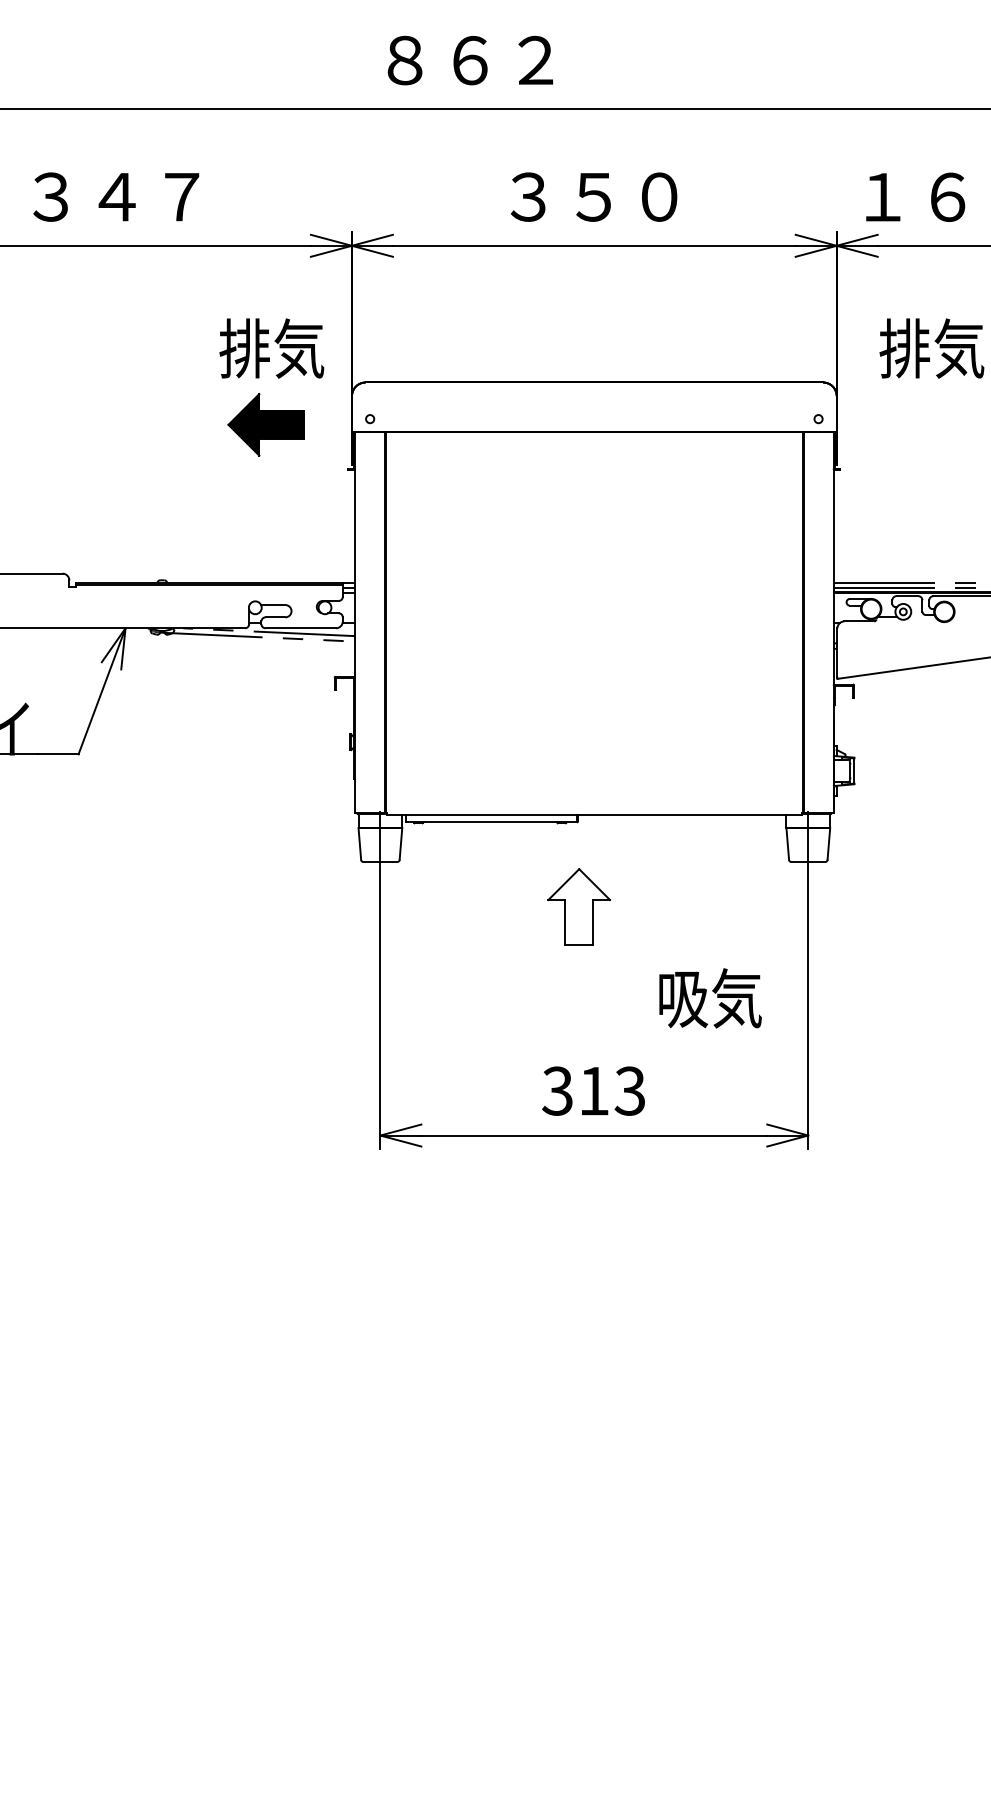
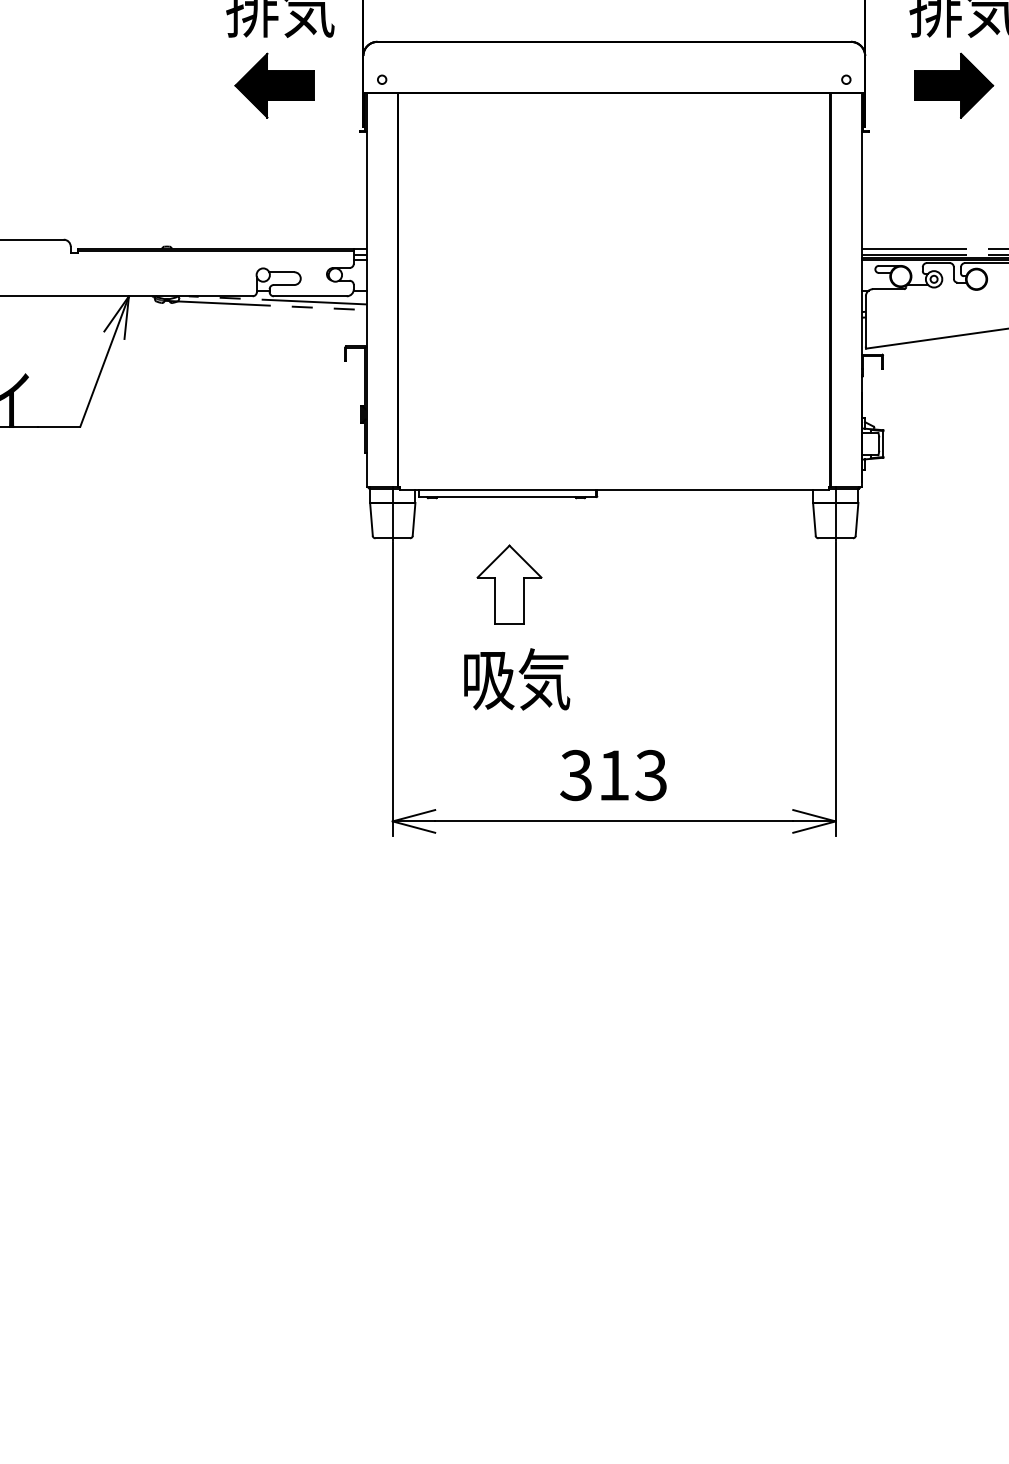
part: (922, 424) -> (953, 85), added
part: (578, 906) -> (508, 584), moved
text: (710, 998) -> (517, 679), moved

